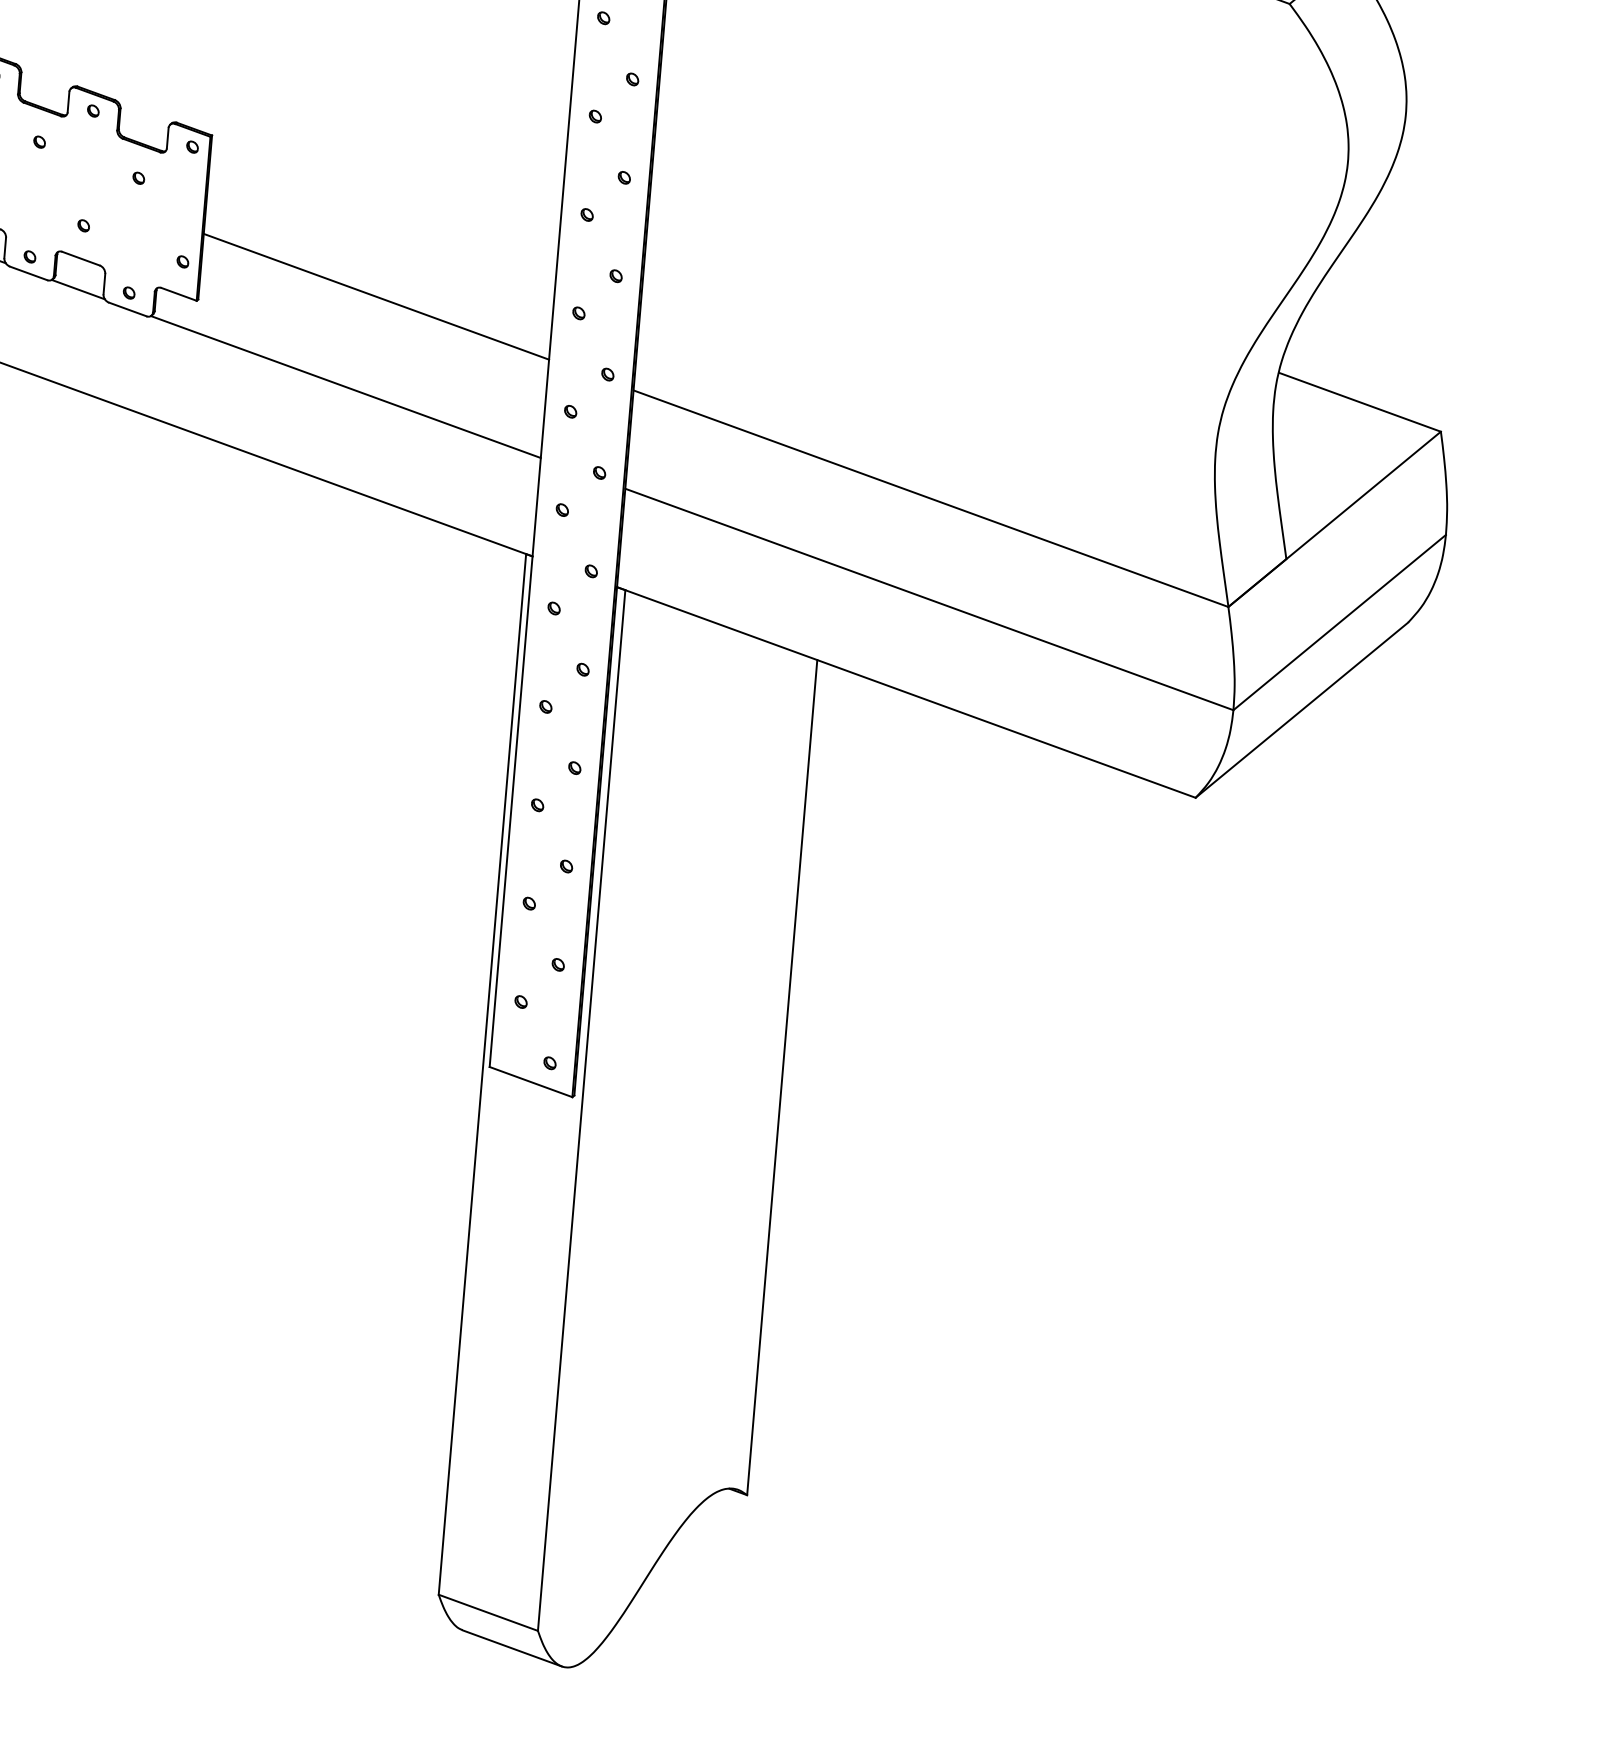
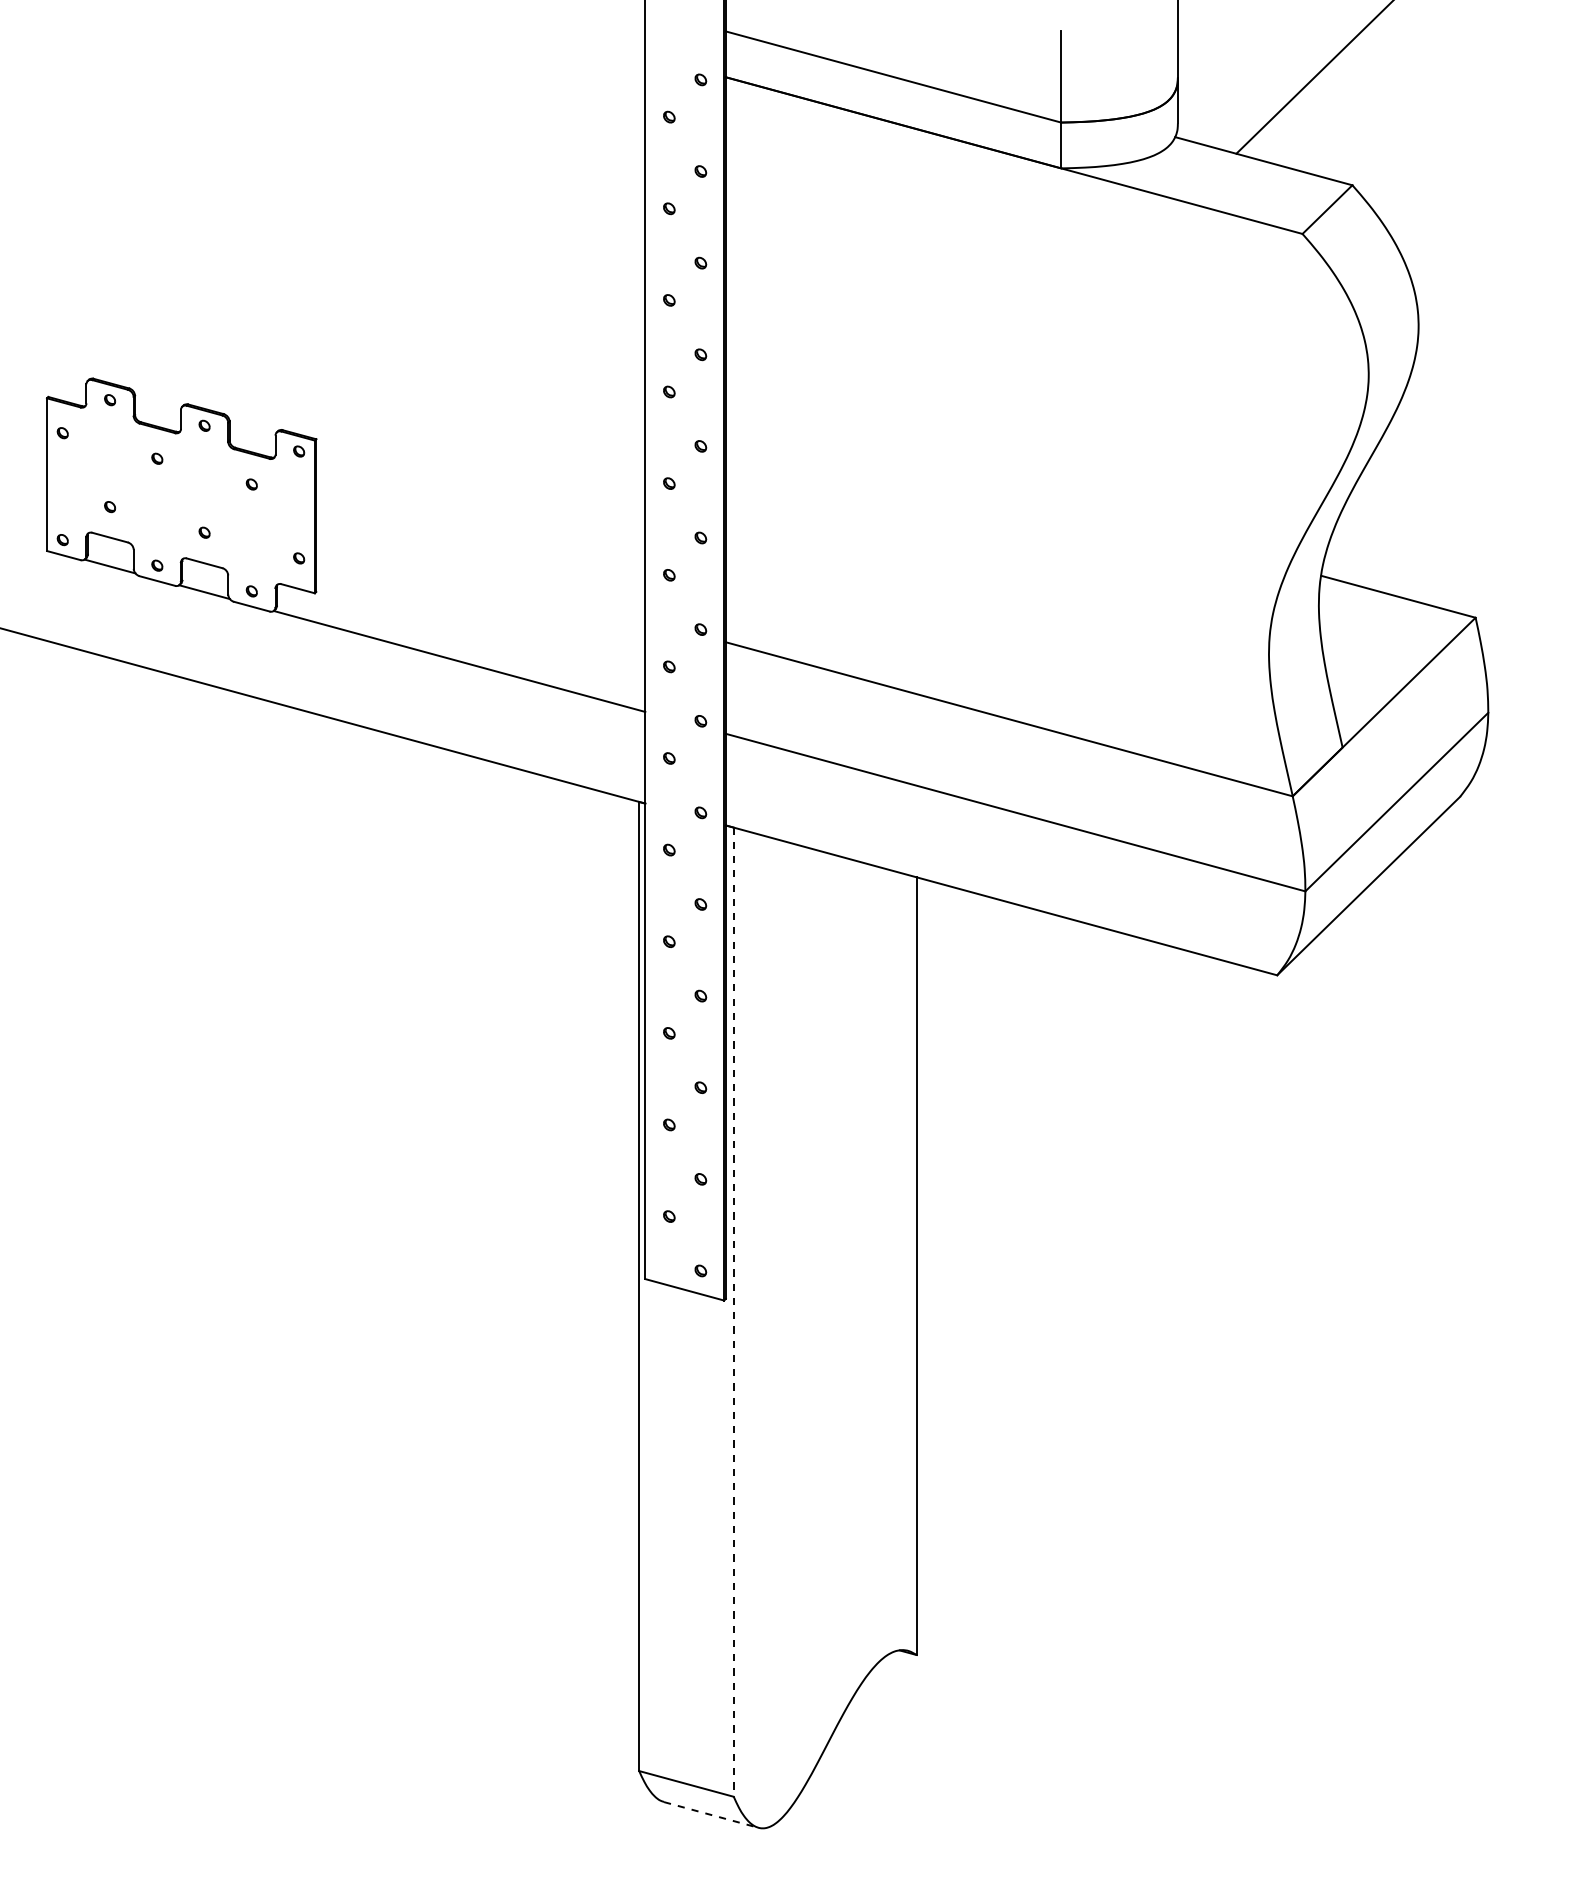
line: (376, 296) -> (480, 575), removed
line: (581, 1110) -> (733, 1312), solid -> dashed
line: (512, 1647) -> (711, 1814), solid -> dashed

